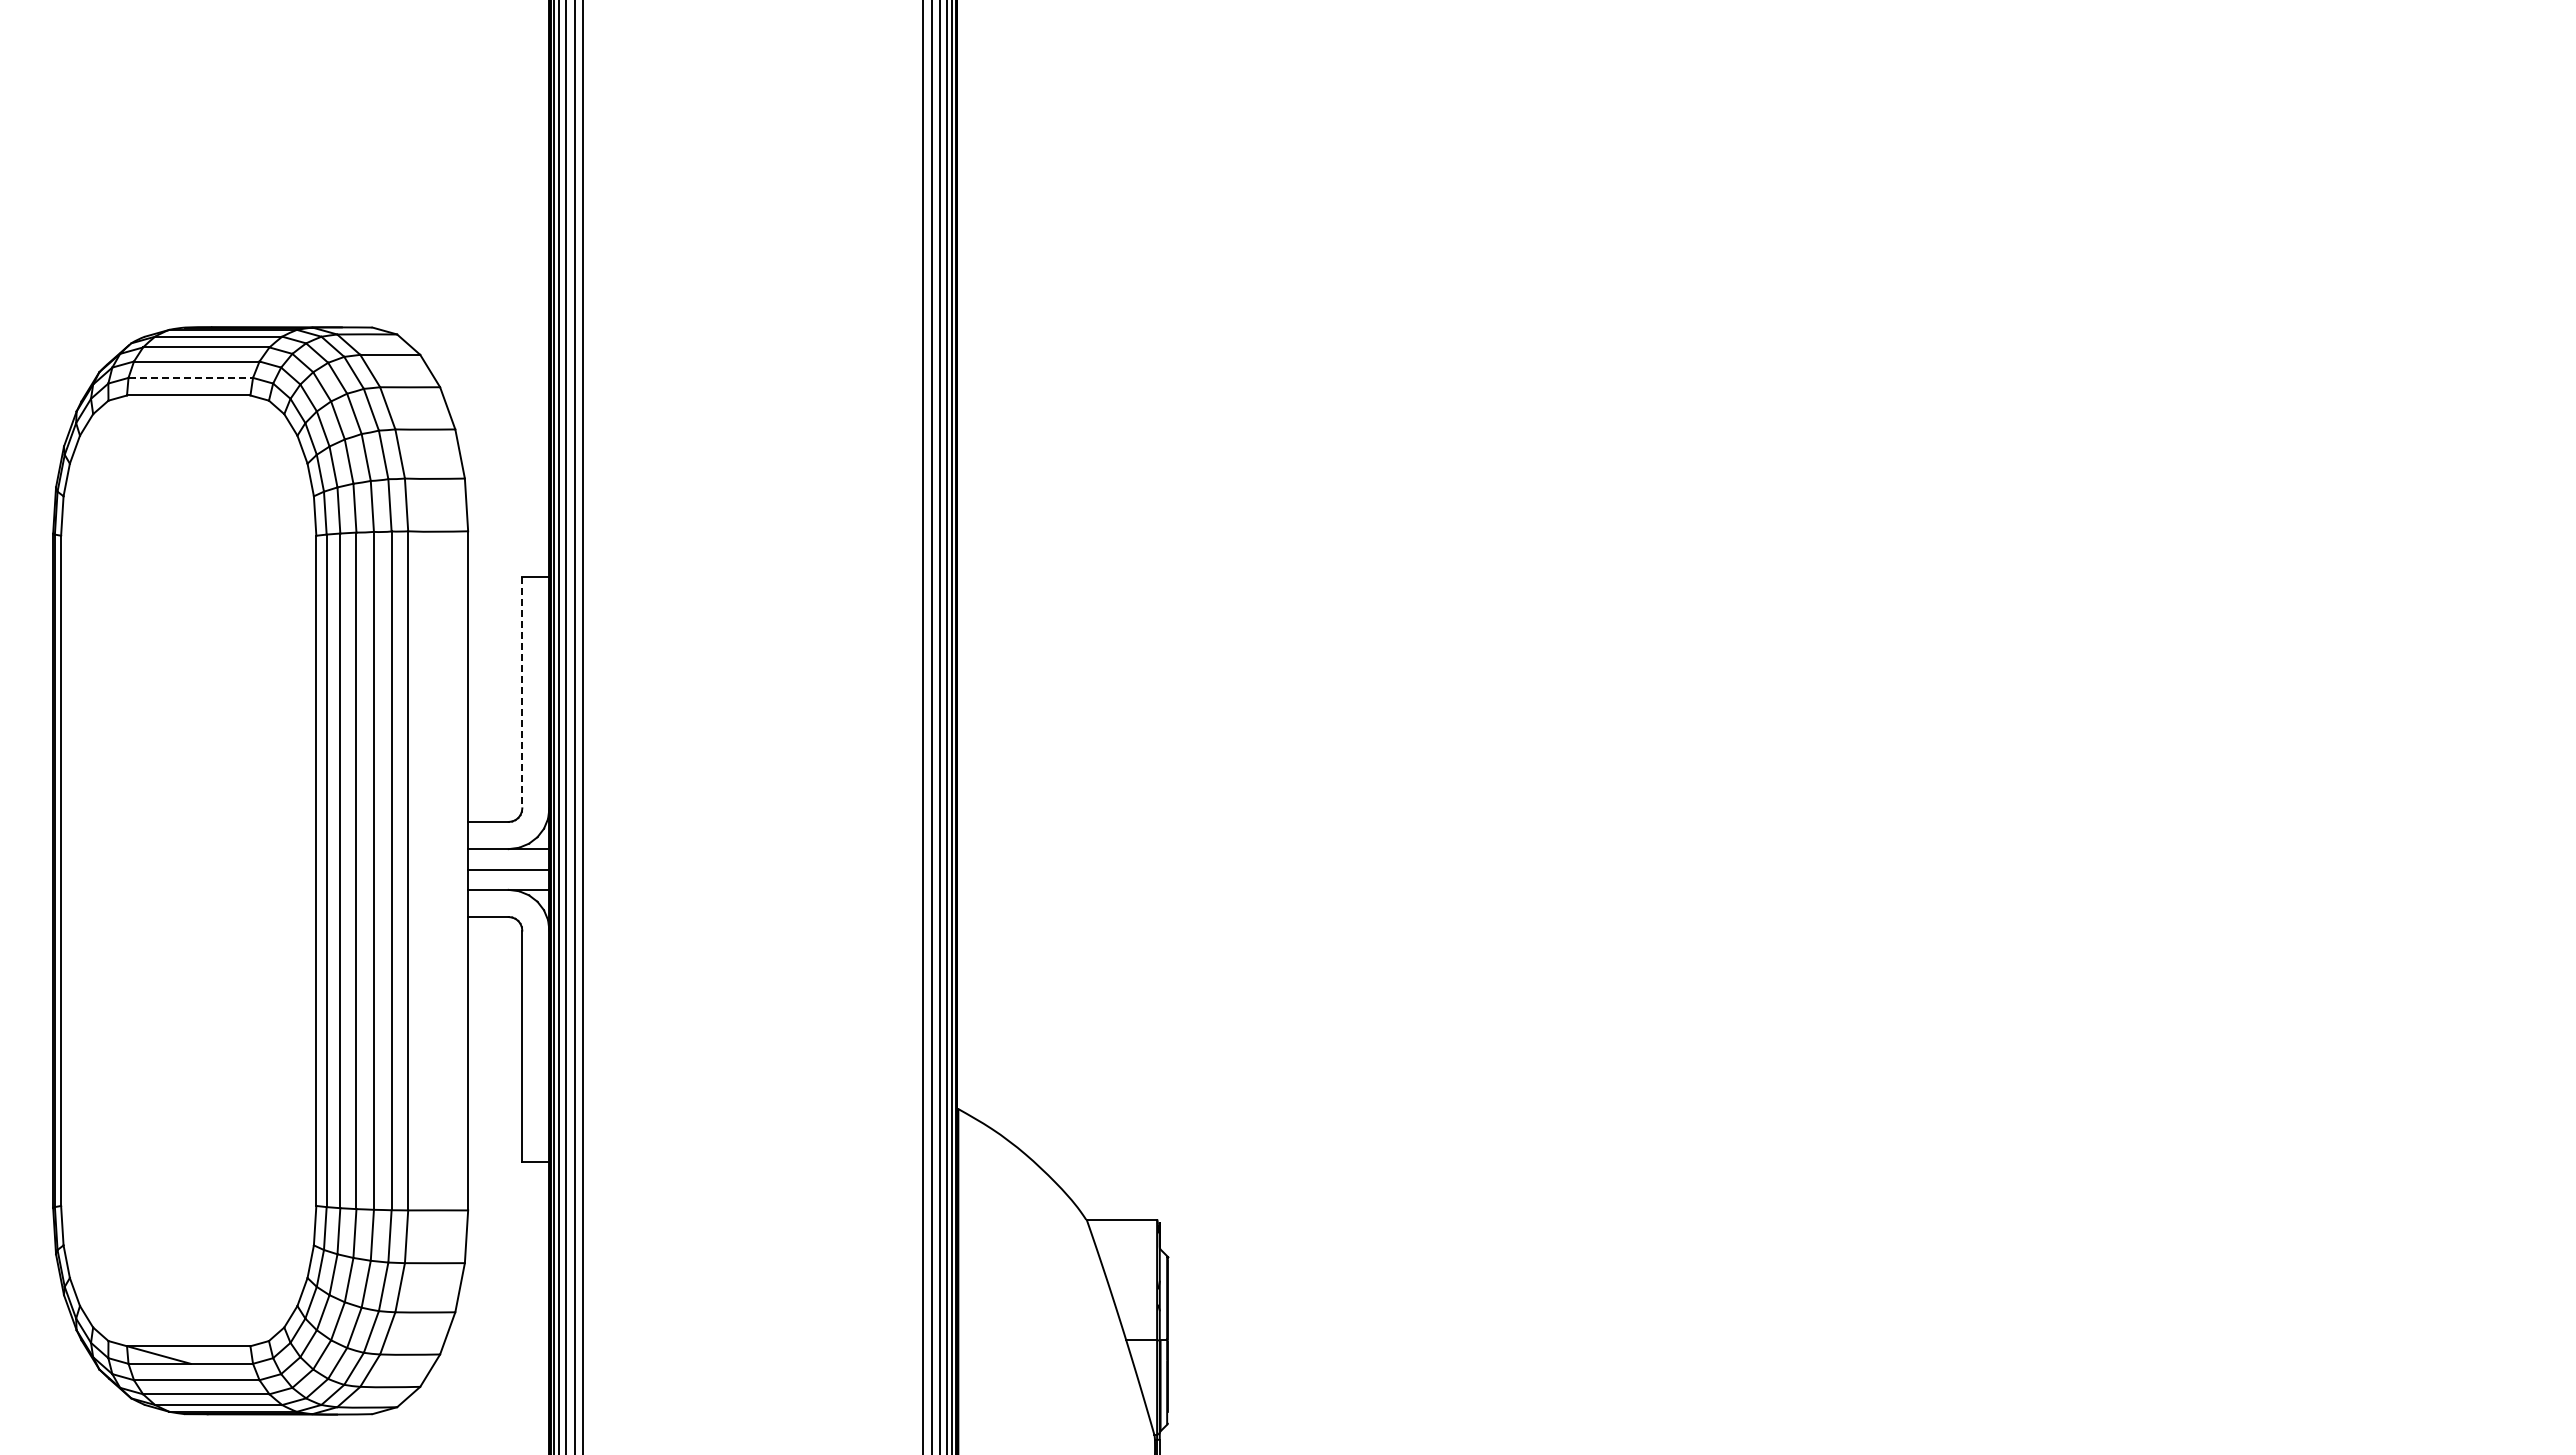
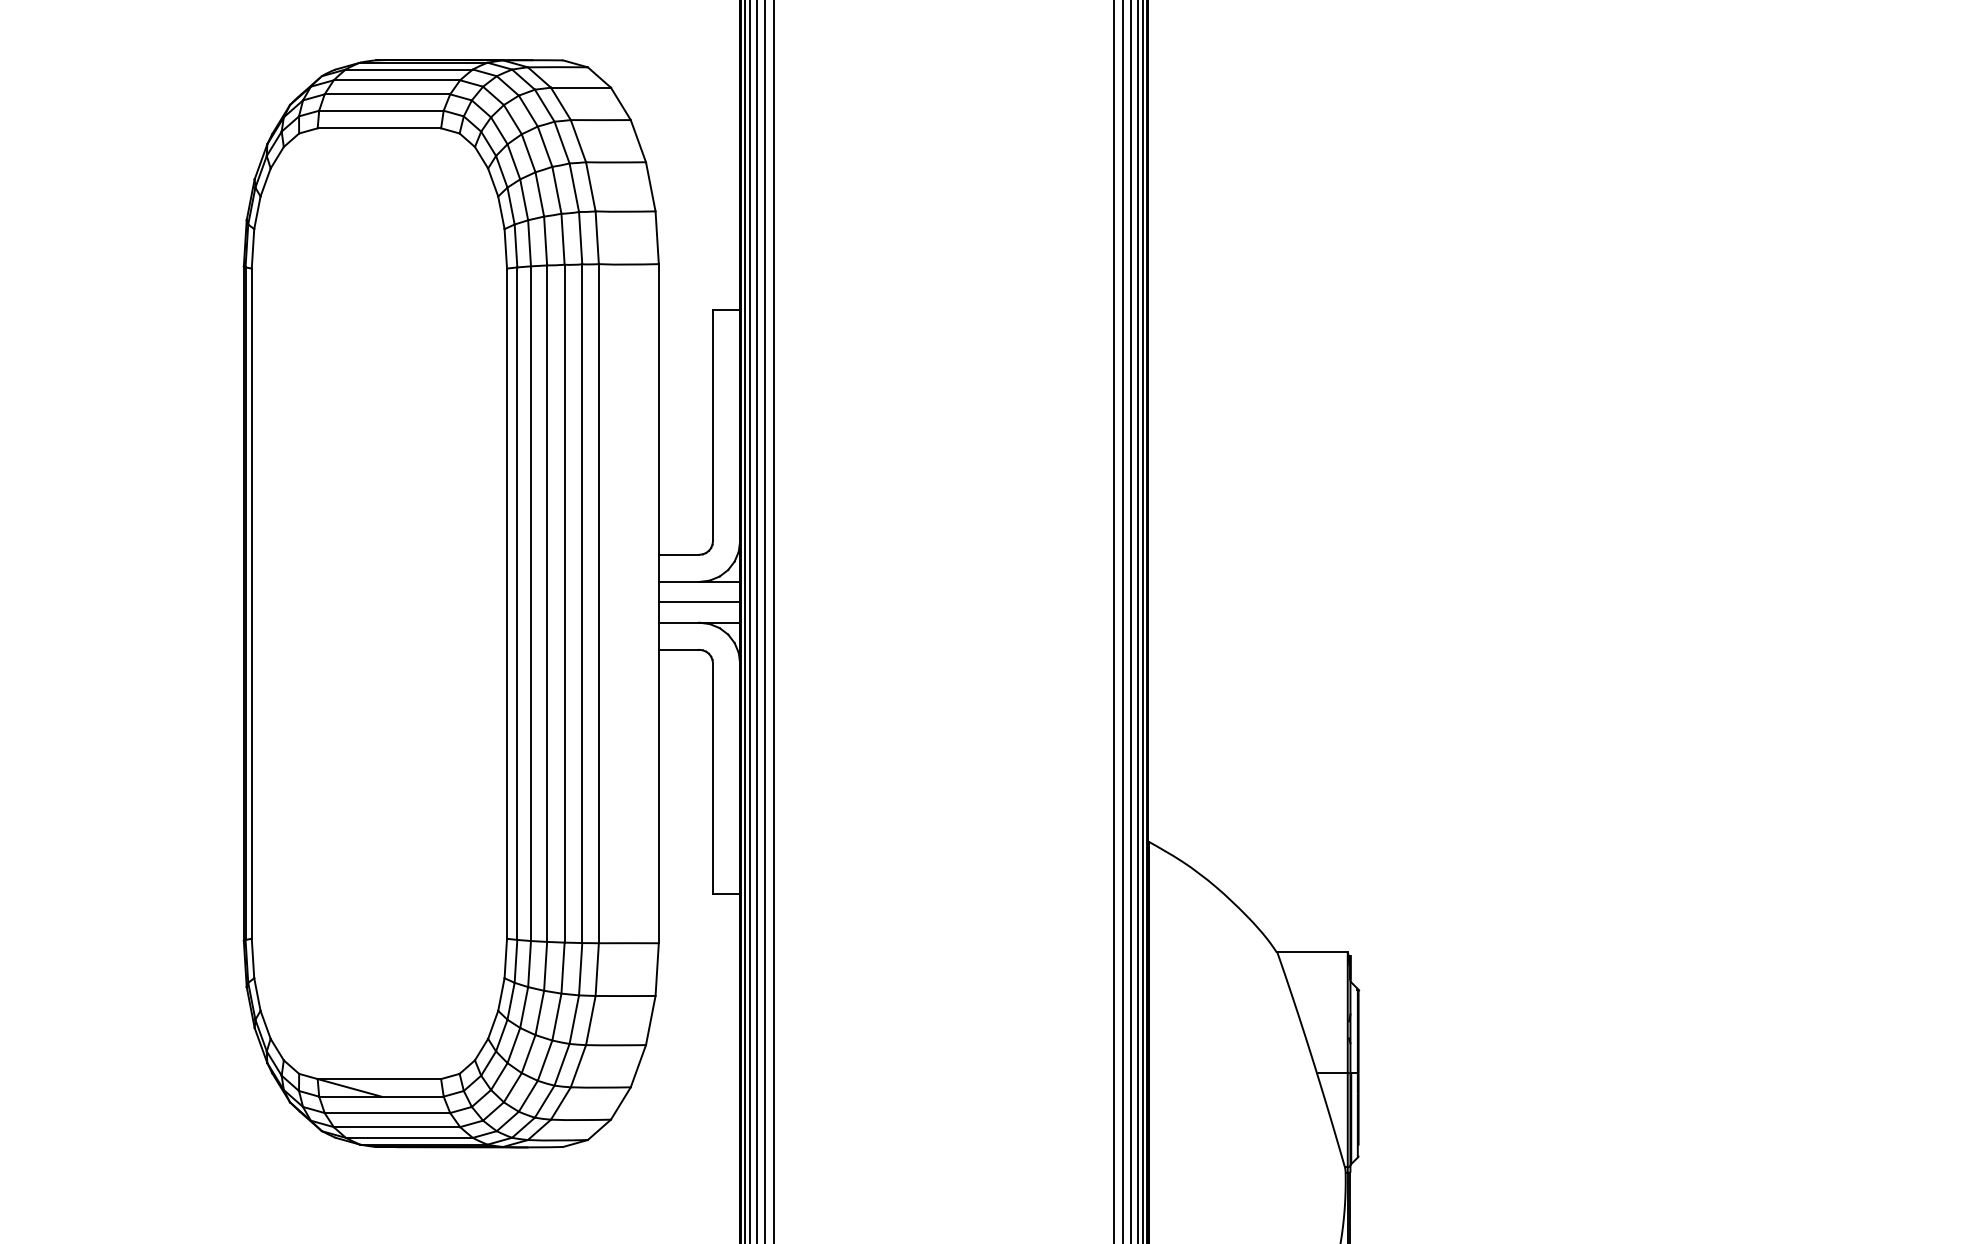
line: (191, 377) -> (382, 110), dashed -> solid
line: (522, 693) -> (713, 426), dashed -> solid

